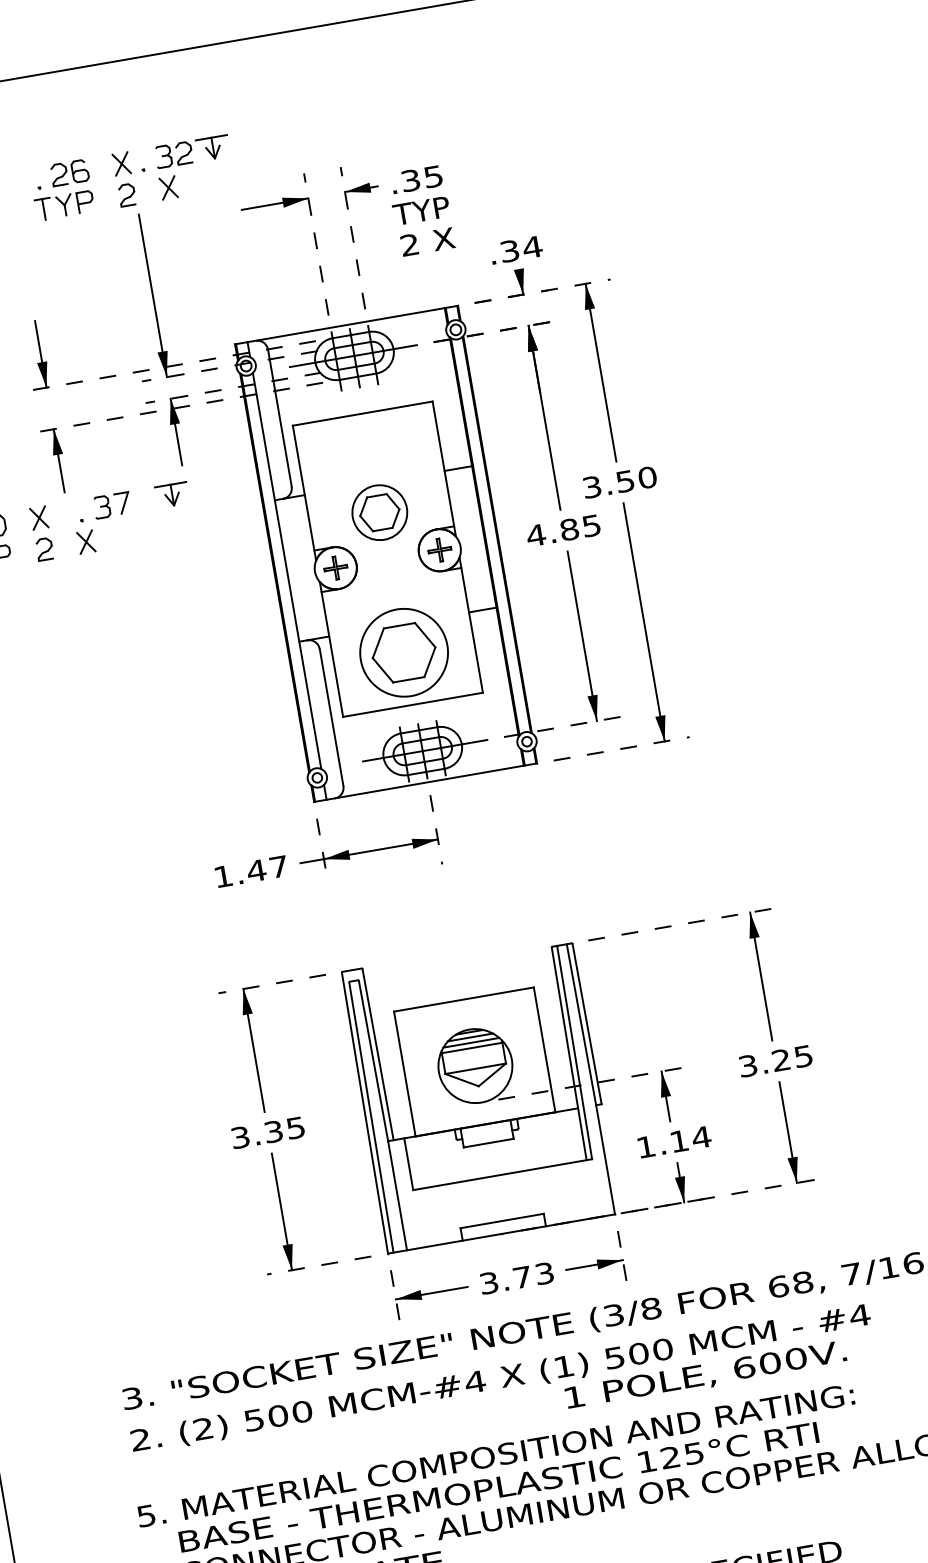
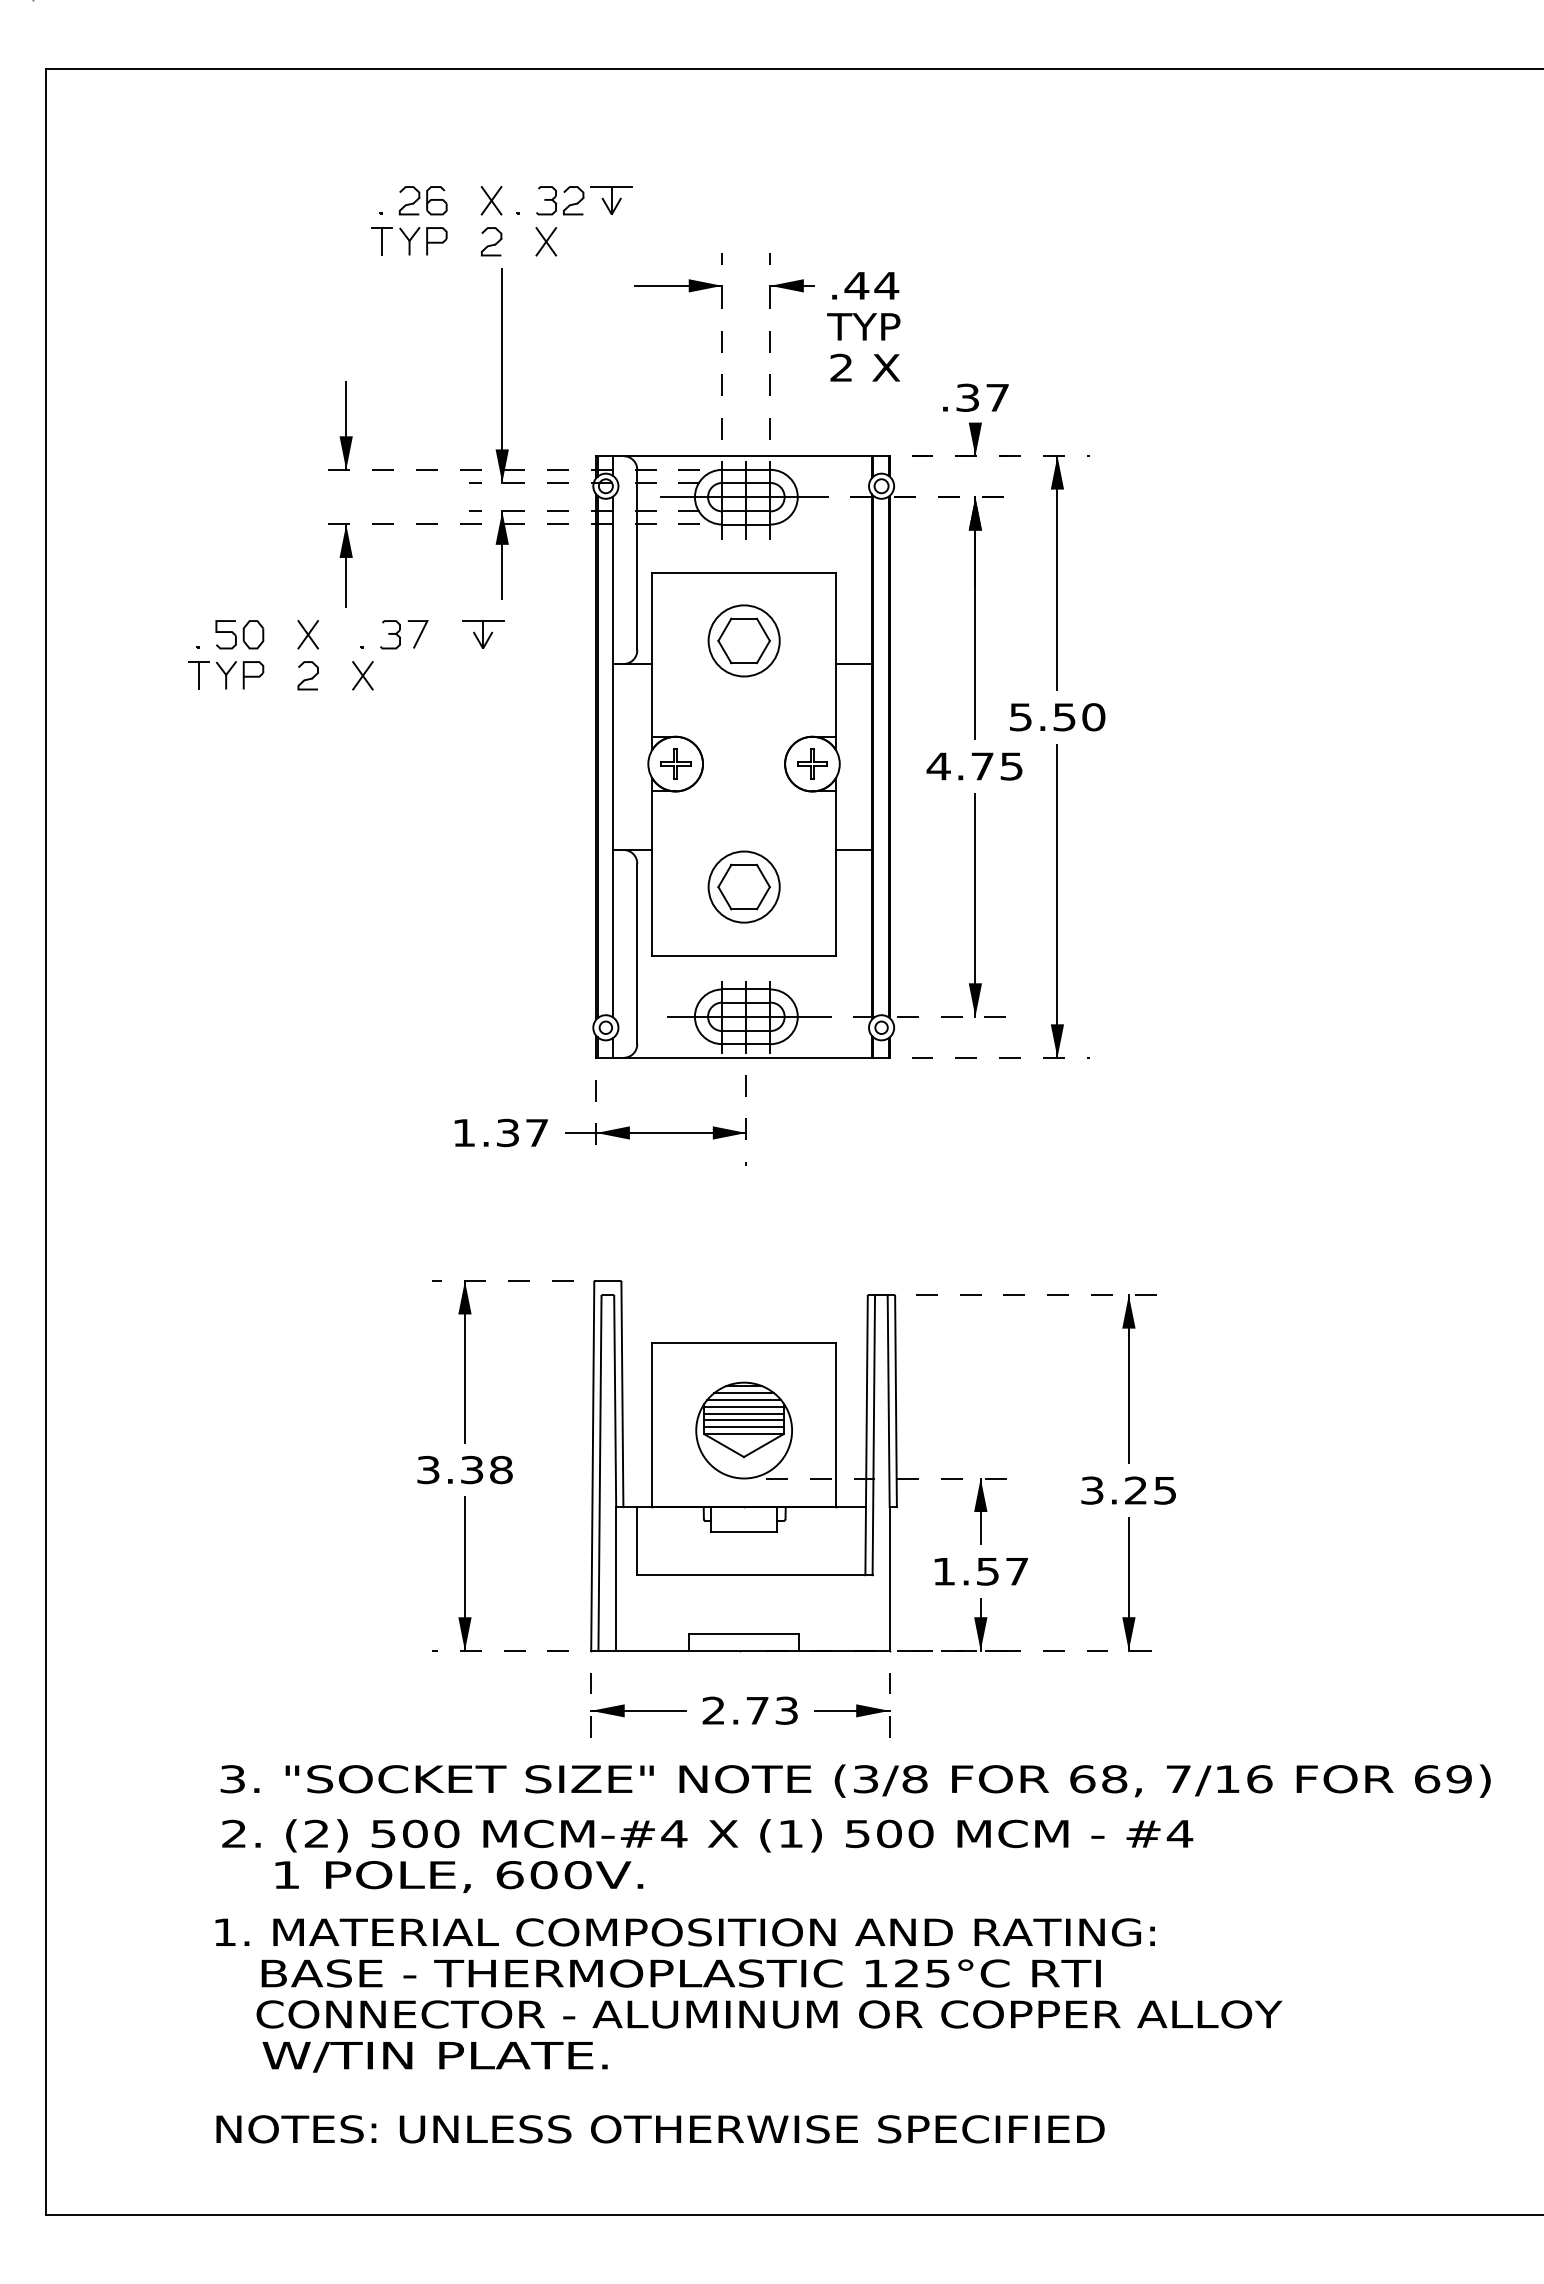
text: (421, 178) -> (871, 285), .35 -> .44
text: (532, 247) -> (997, 397), .34 -> .37
text: (591, 486) -> (1020, 716), 3.50 -> 5.50
part: (379, 512) -> (743, 640), moved
text: (569, 529) -> (982, 766), 4.85 -> 4.75
part: (403, 652) -> (743, 886), size x0.62
text: (256, 870) -> (507, 1132), 1.47 -> 1.37
line: (472, 1053) -> (743, 1413), added
line: (473, 1058) -> (743, 1420), added
line: (474, 1063) -> (743, 1427), added
text: (295, 1127) -> (501, 1469), 3.35 -> 3.38
text: (691, 1139) -> (1003, 1571), 1.14 -> 1.57
text: (488, 1283) -> (713, 1710), 3.73 -> 2.73
text: (706, 1375) -> (459, 1876), moved
text: (146, 1516) -> (224, 1932), 5. -> 1.

